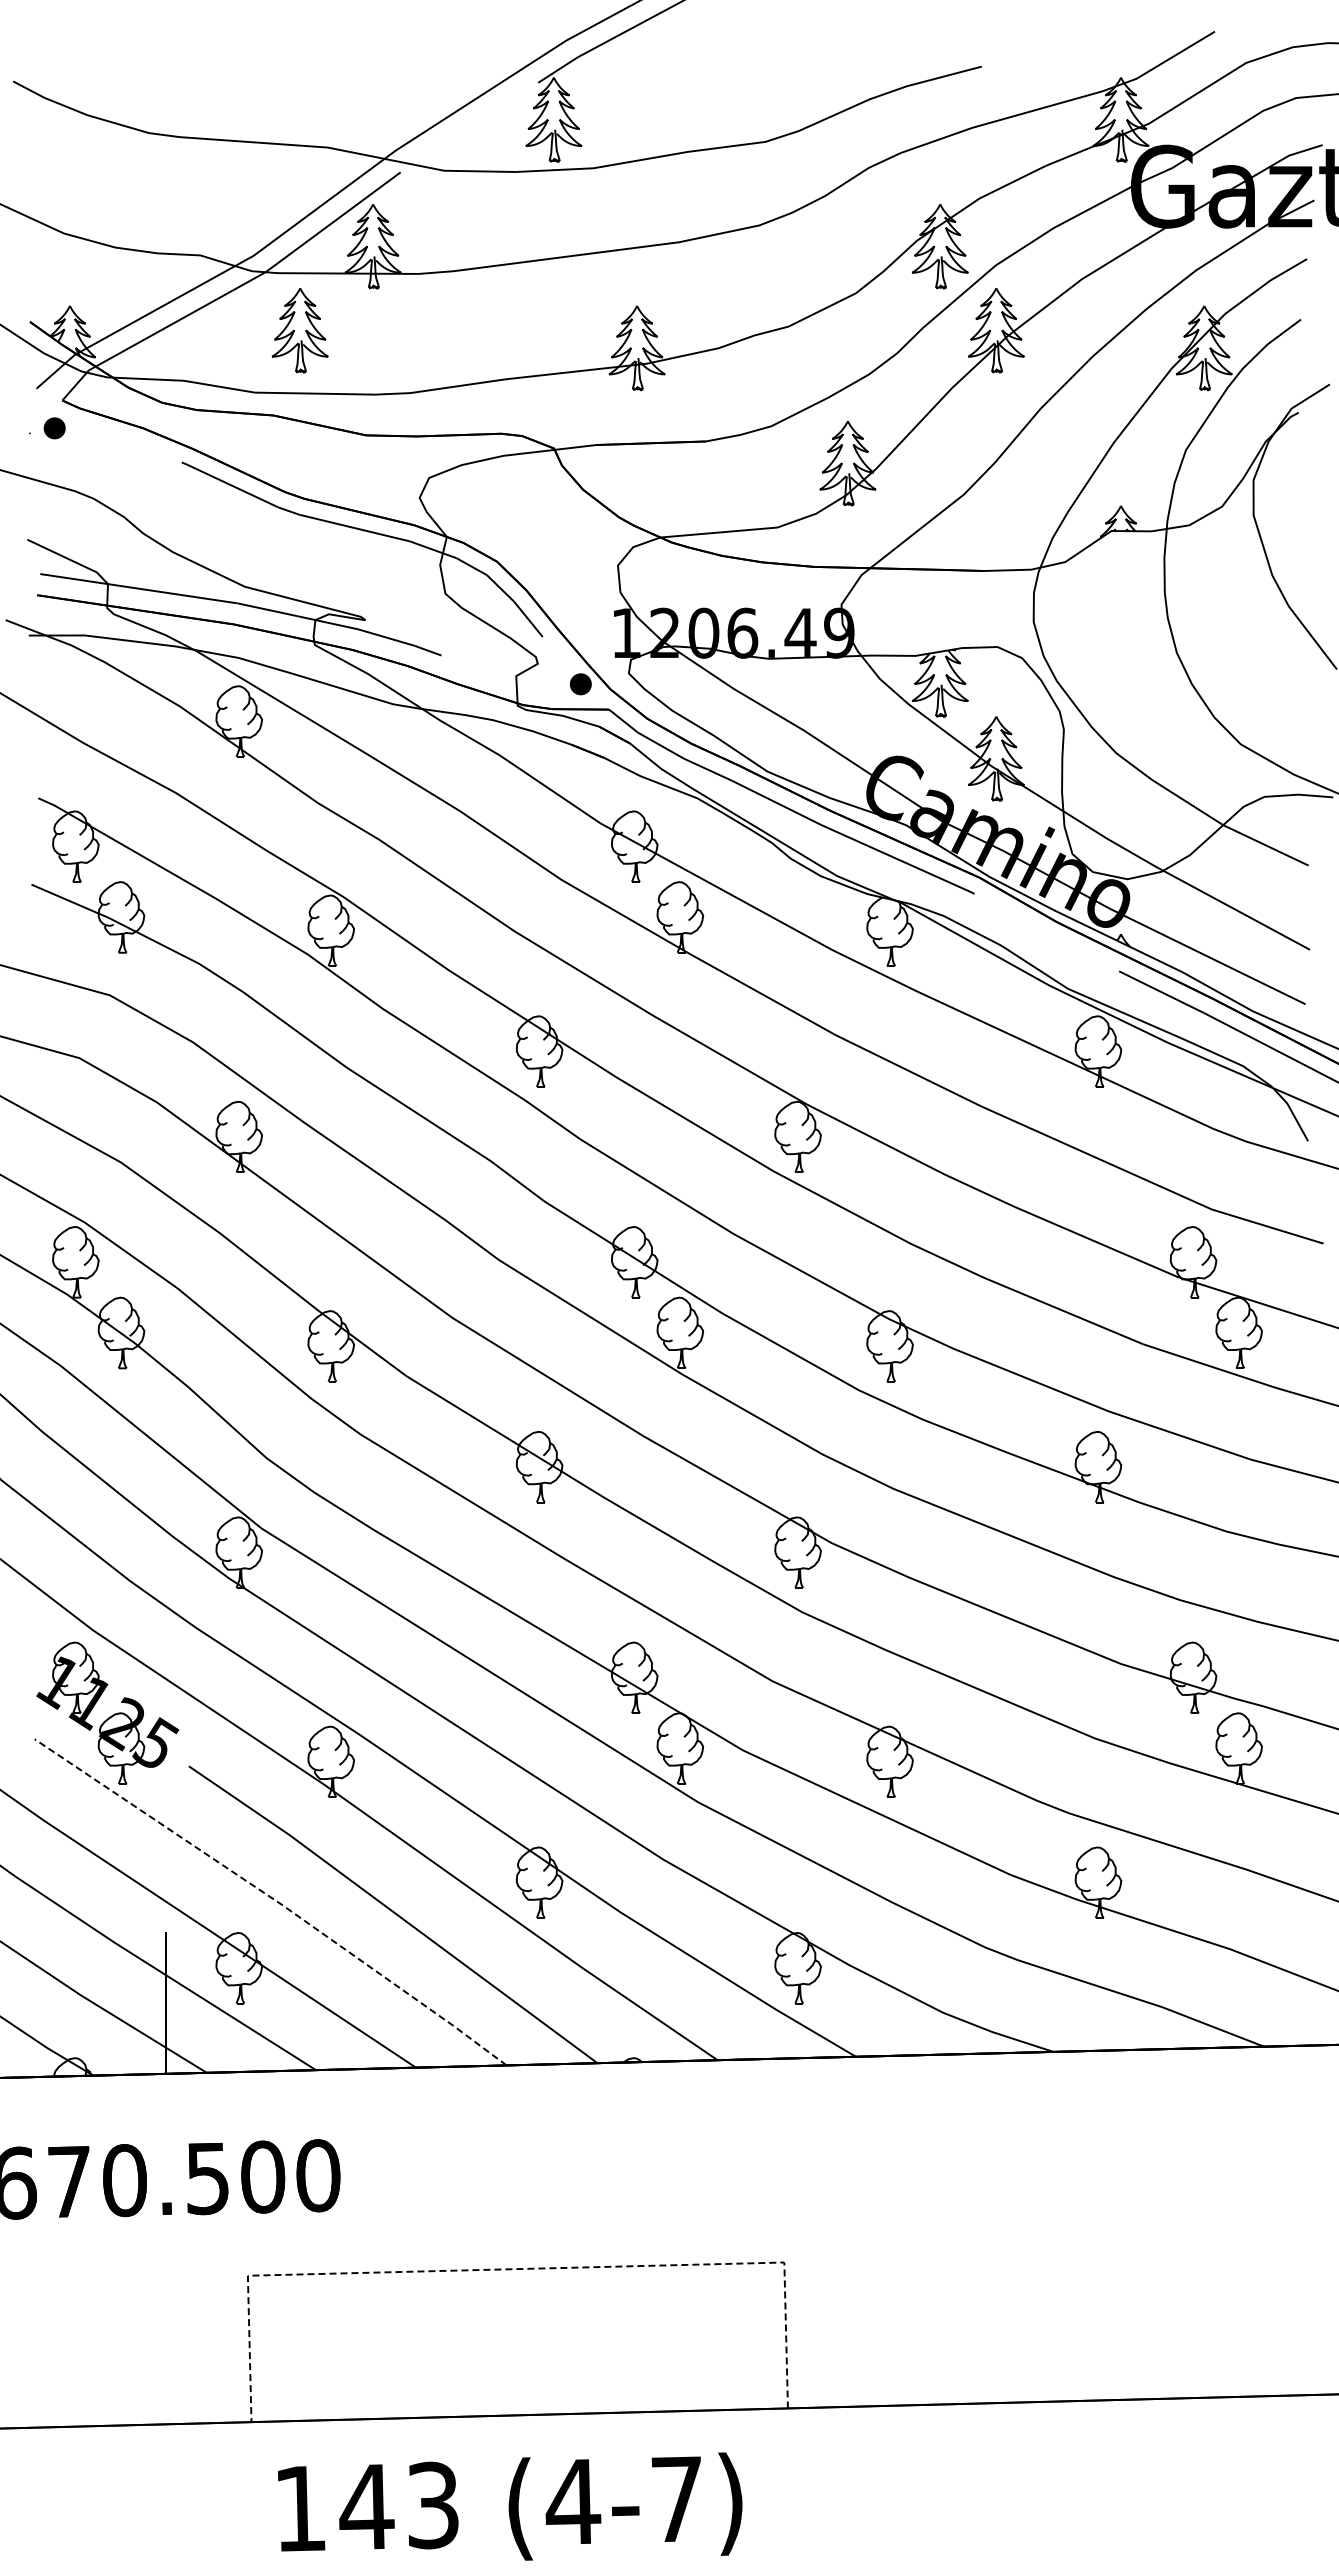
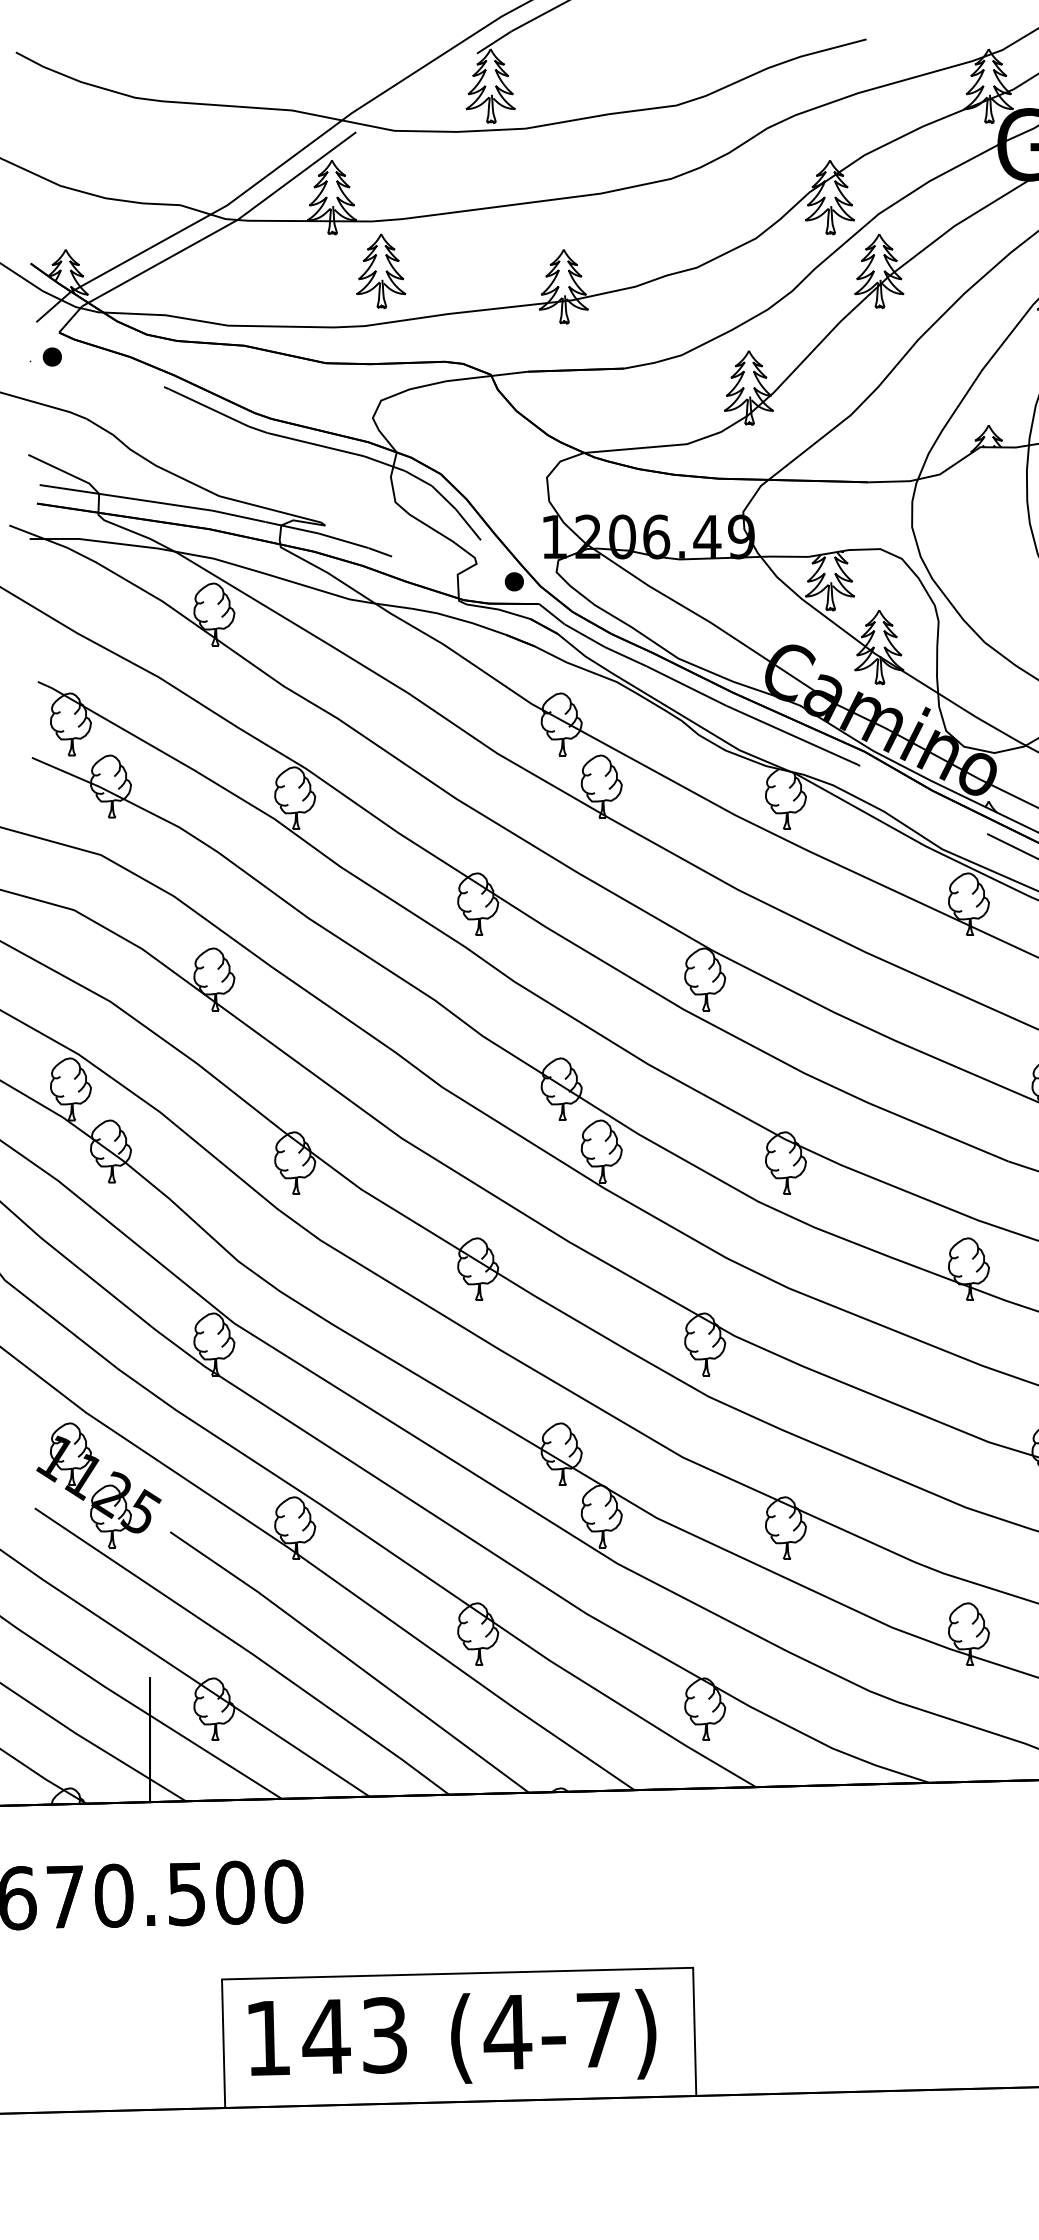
part: (299, 330) -> (380, 271), moved
line: (273, 1899) -> (244, 1649), dashed -> solid
line: (515, 2269) -> (457, 1973), dashed -> solid
text: (510, 2506) -> (452, 2036), moved

